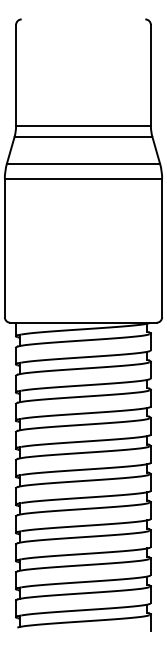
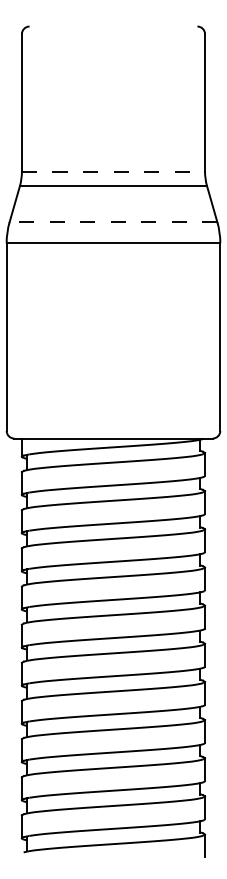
line: (83, 126) -> (113, 171), solid -> dashed
line: (82, 163) -> (112, 222), solid -> dashed

